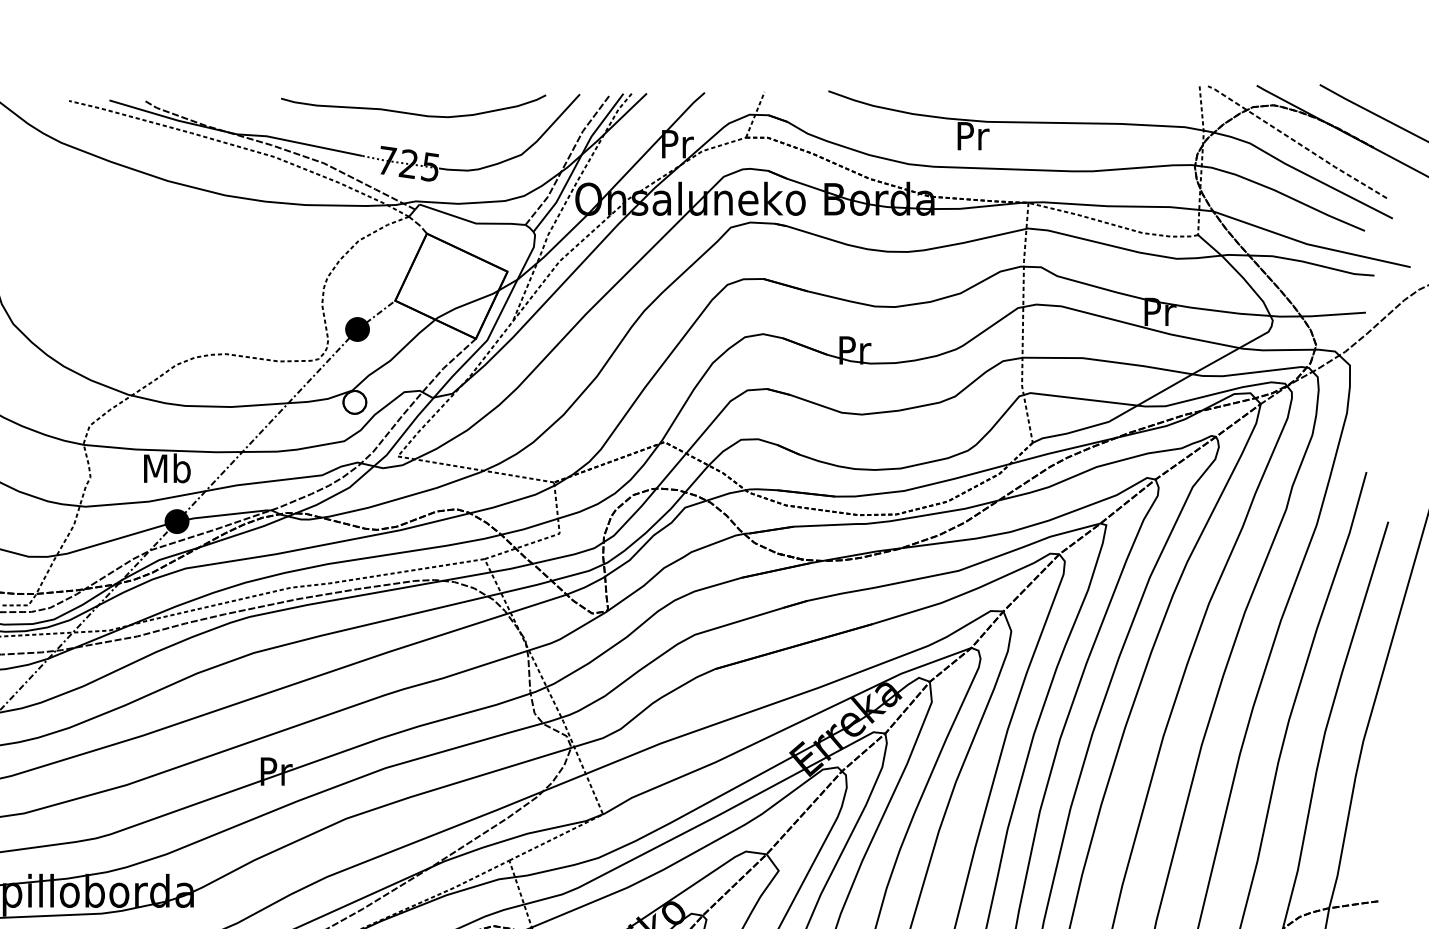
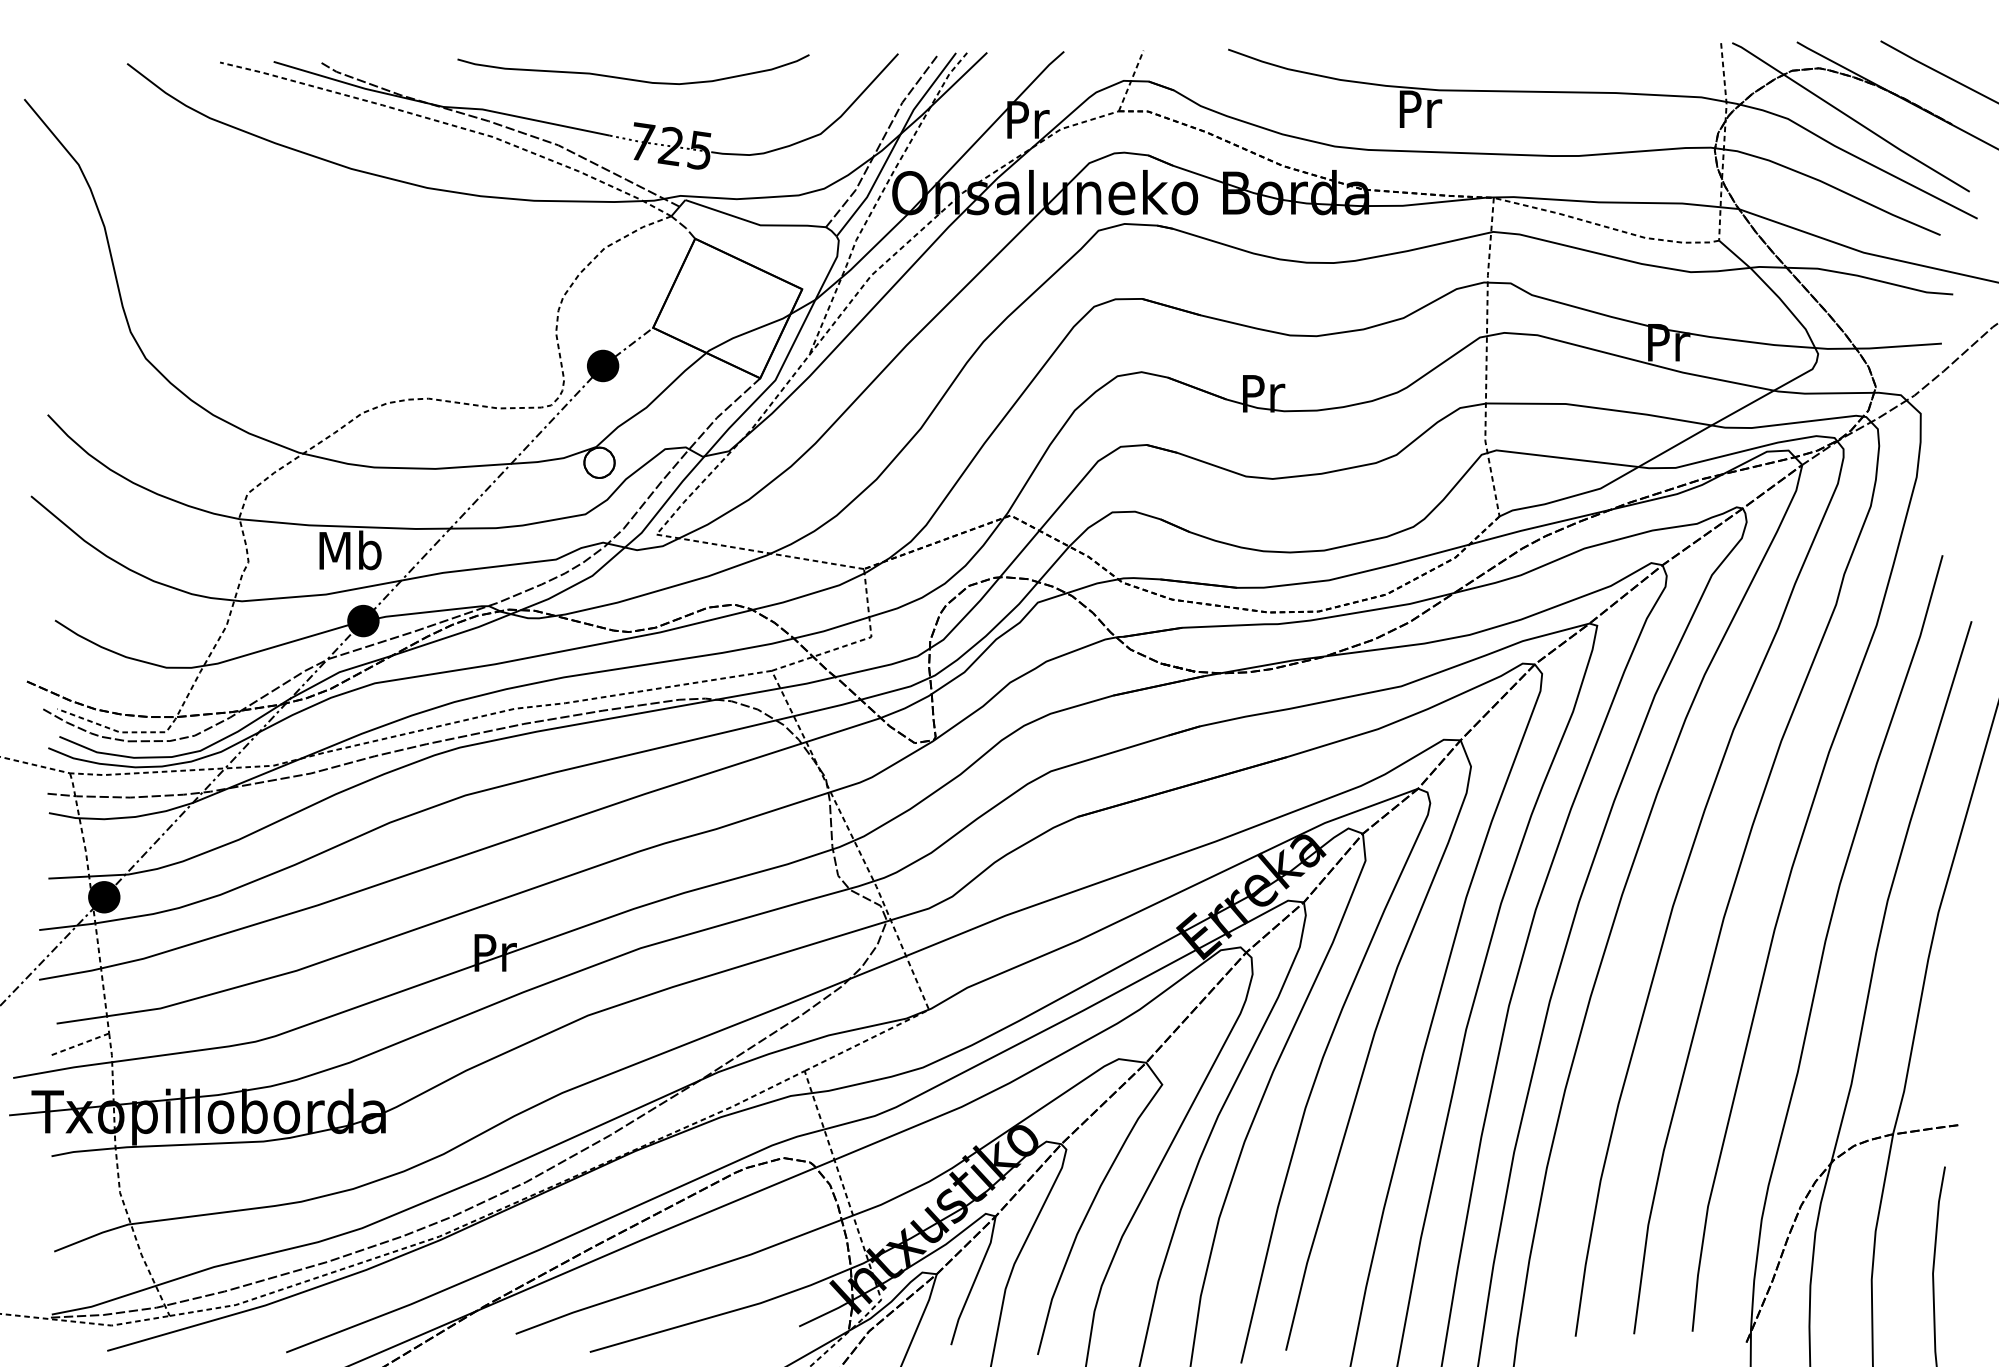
curve: (412, 112) -> (631, 78), moved
line: (1297, 143) -> (1850, 118), dashed -> solid

